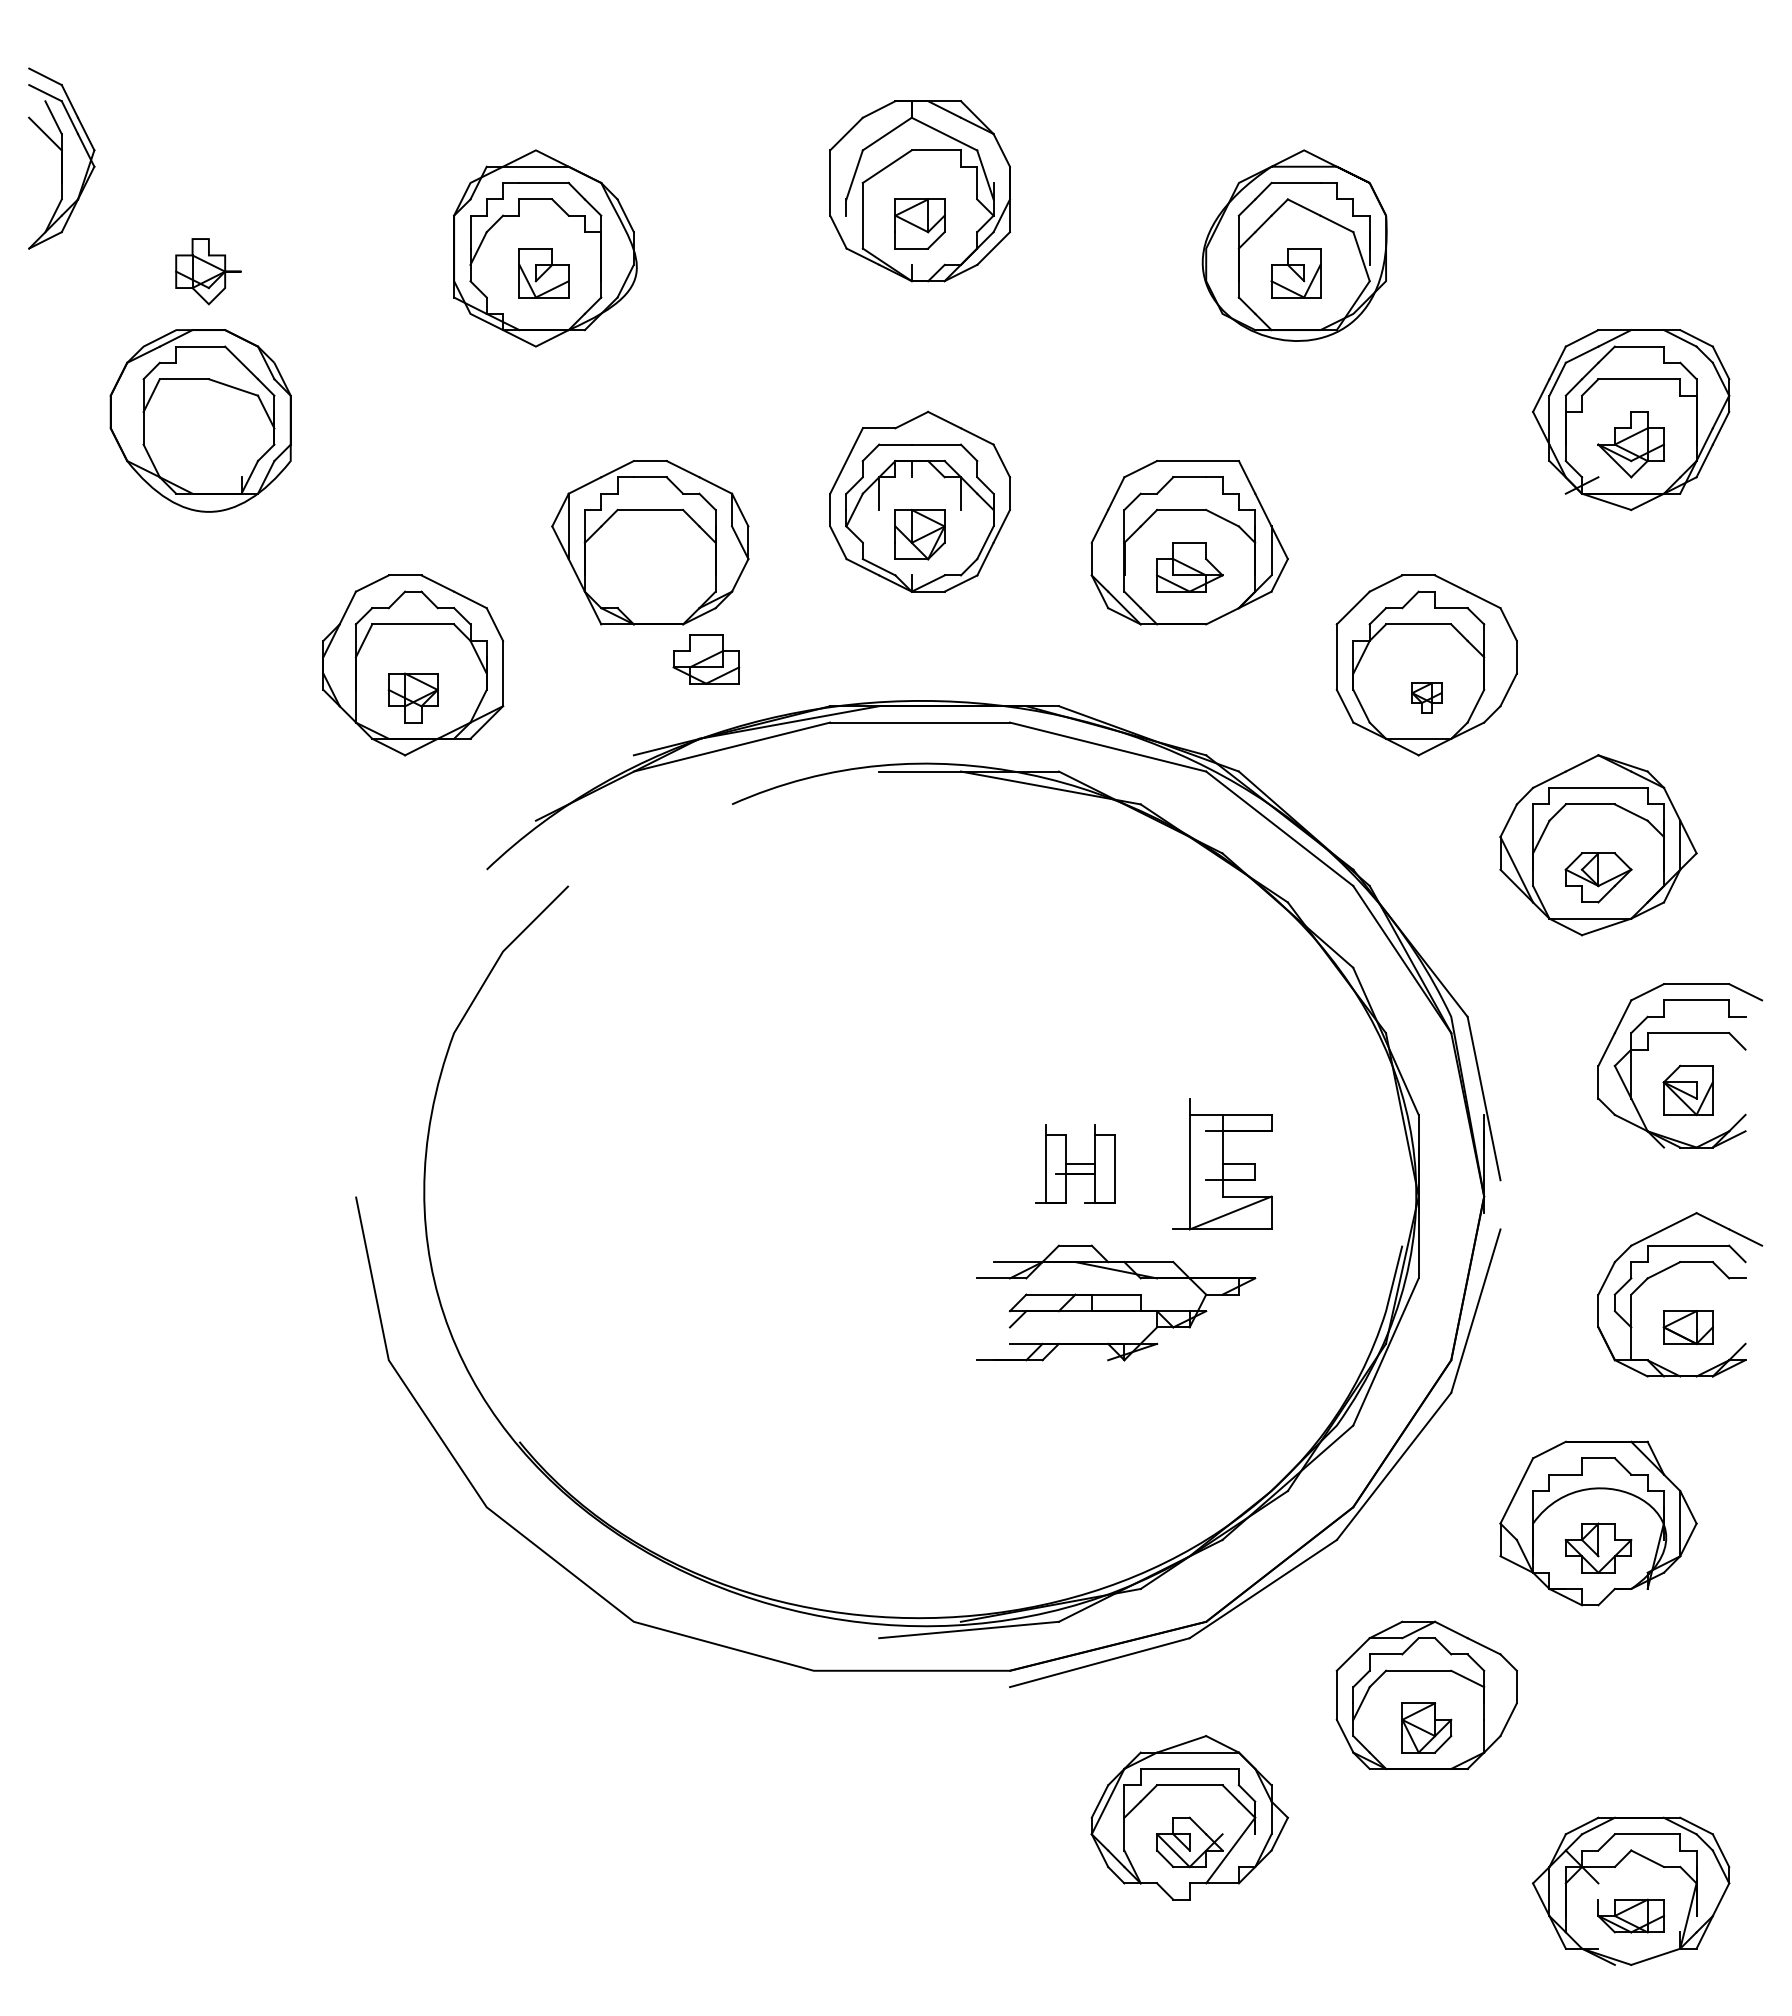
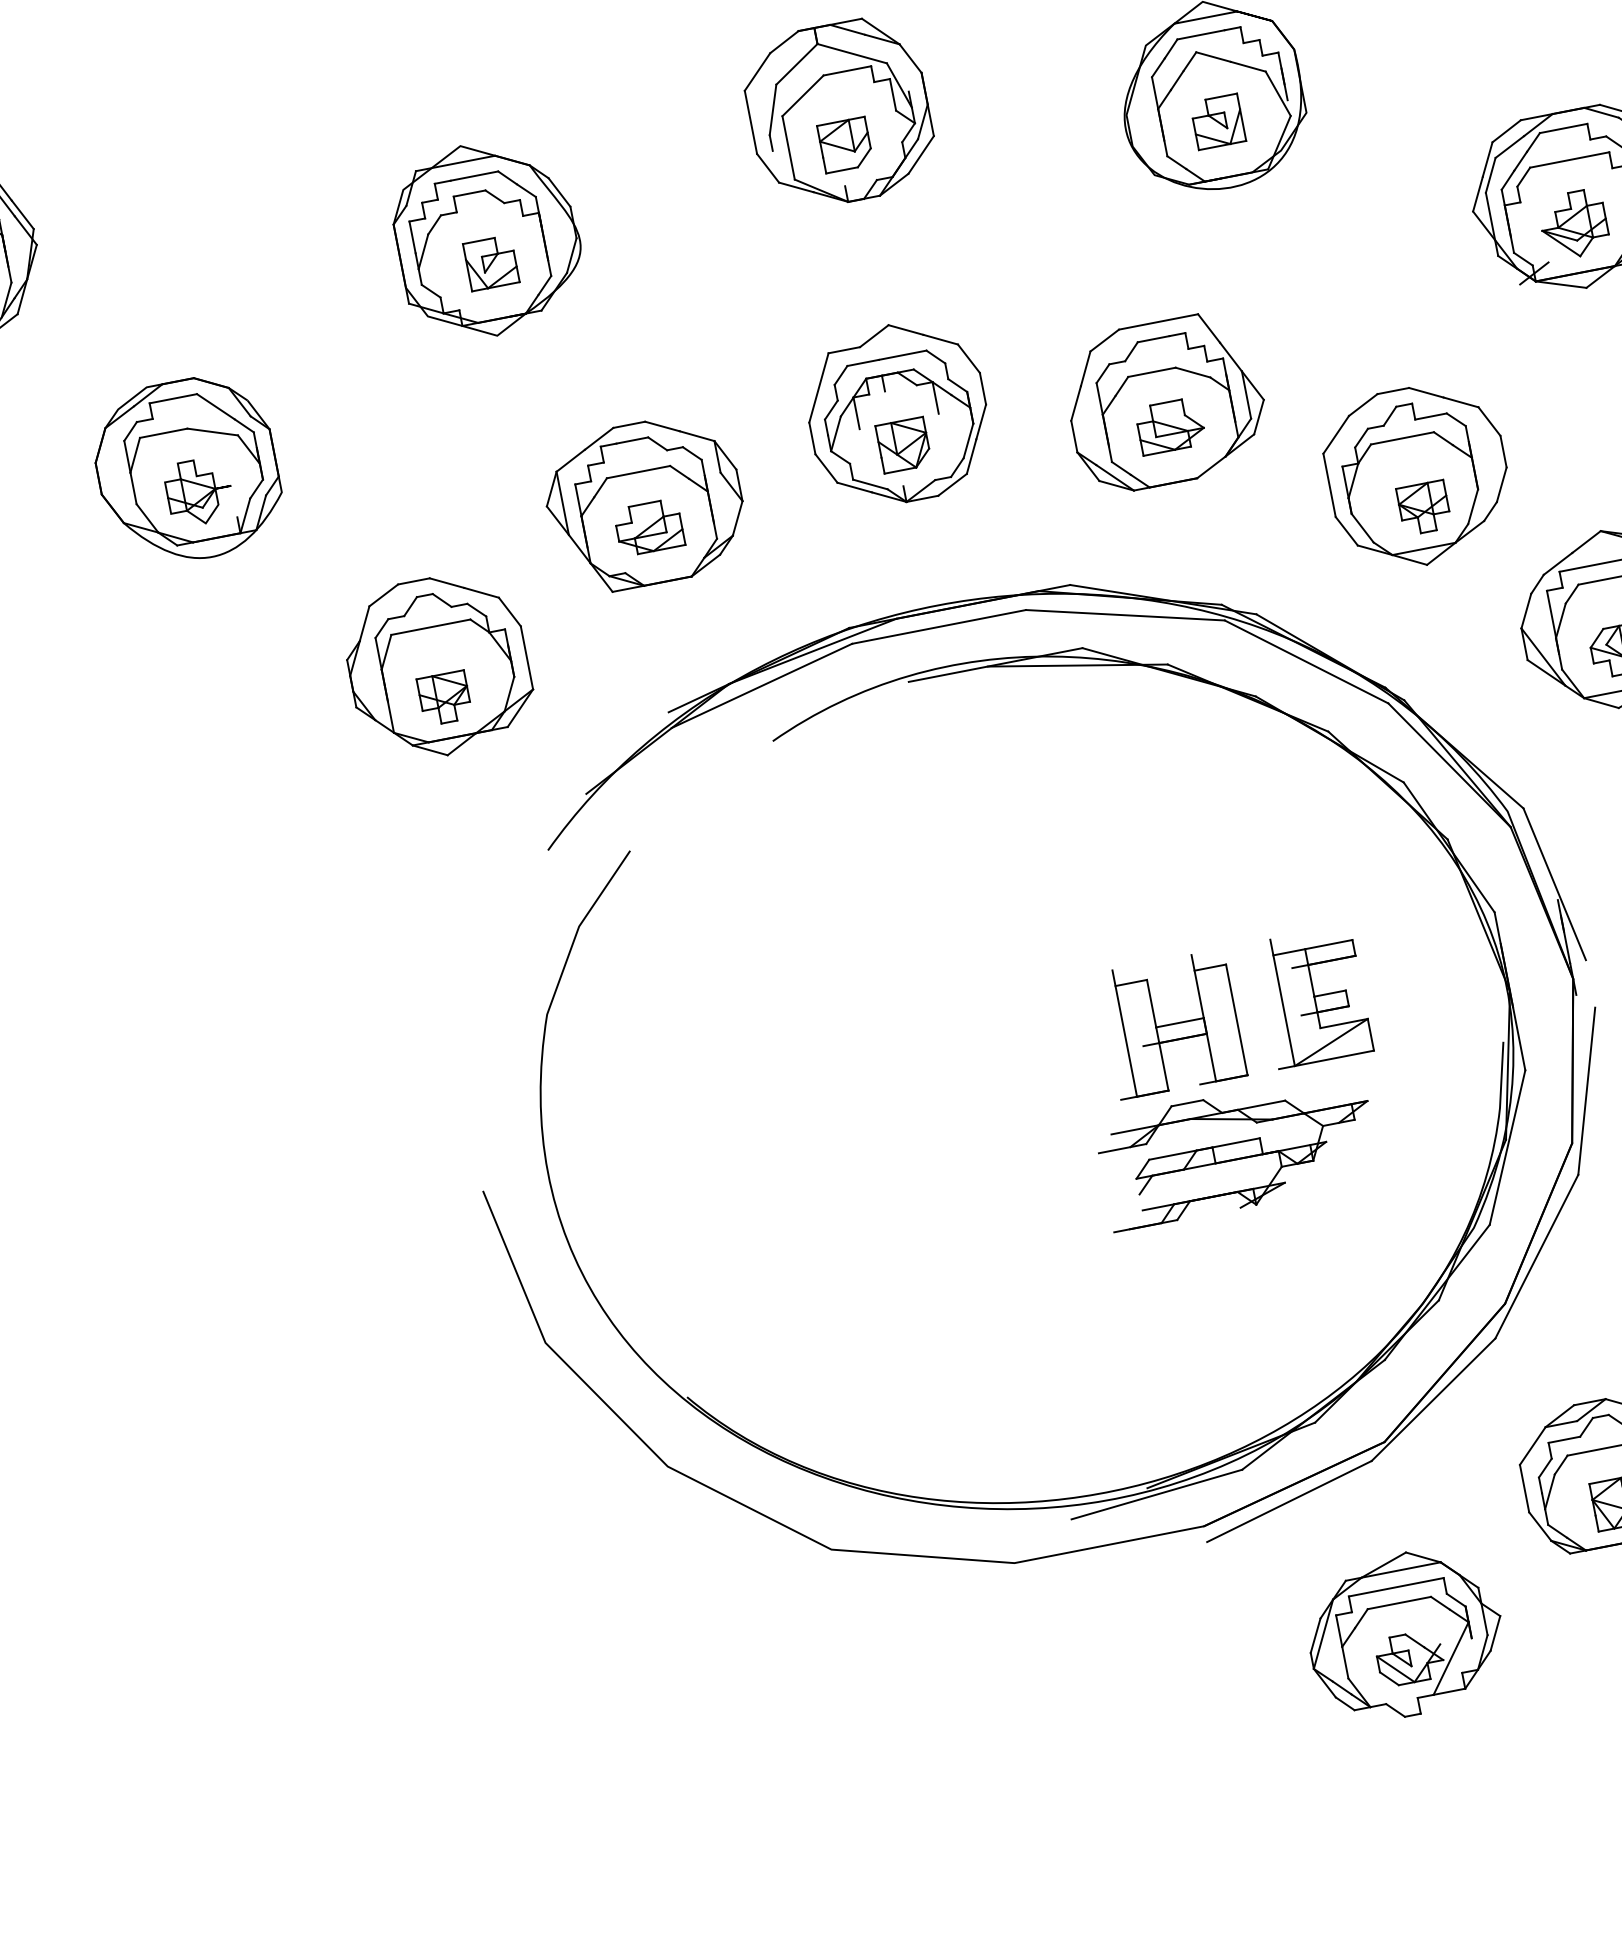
part: (208, 271) -> (199, 491), moved
part: (706, 659) -> (649, 527), moved
part: (1426, 697) -> (1423, 507), size x1.67
part: (1075, 1163) -> (1172, 1023), size x1.67

